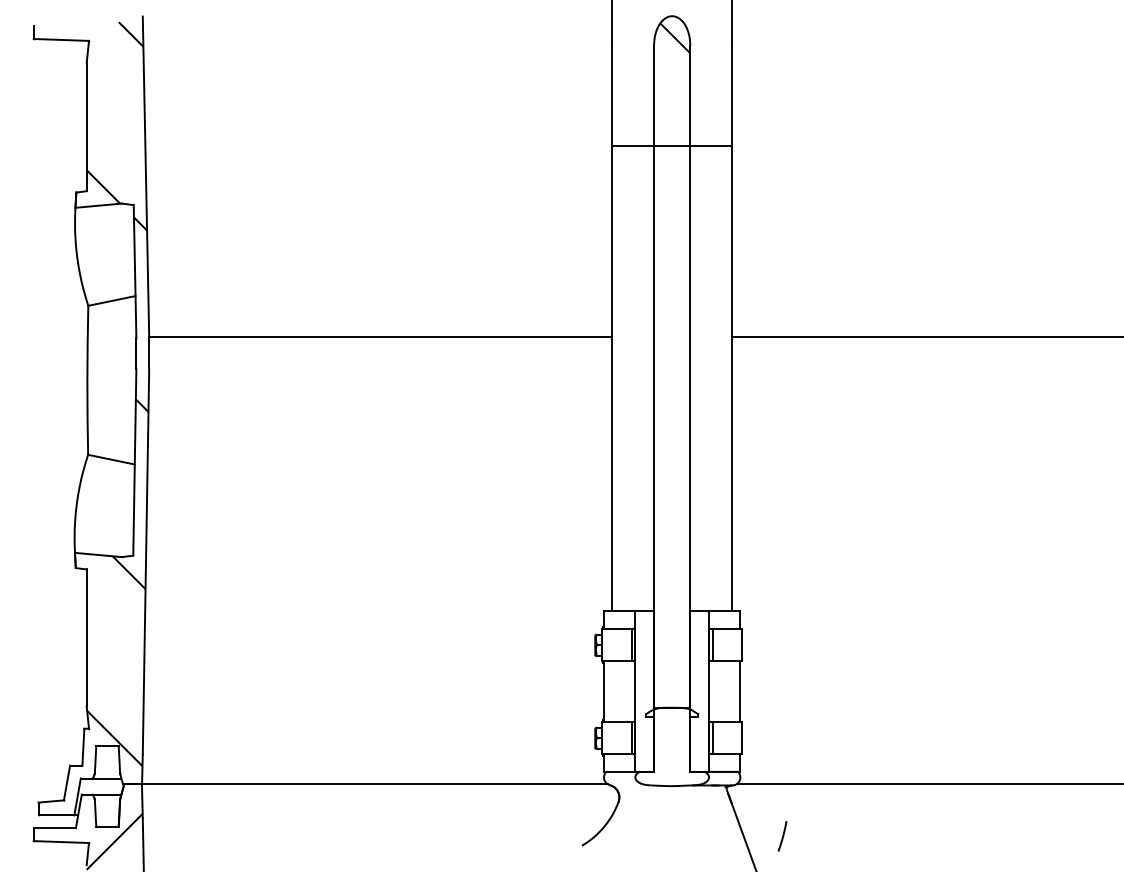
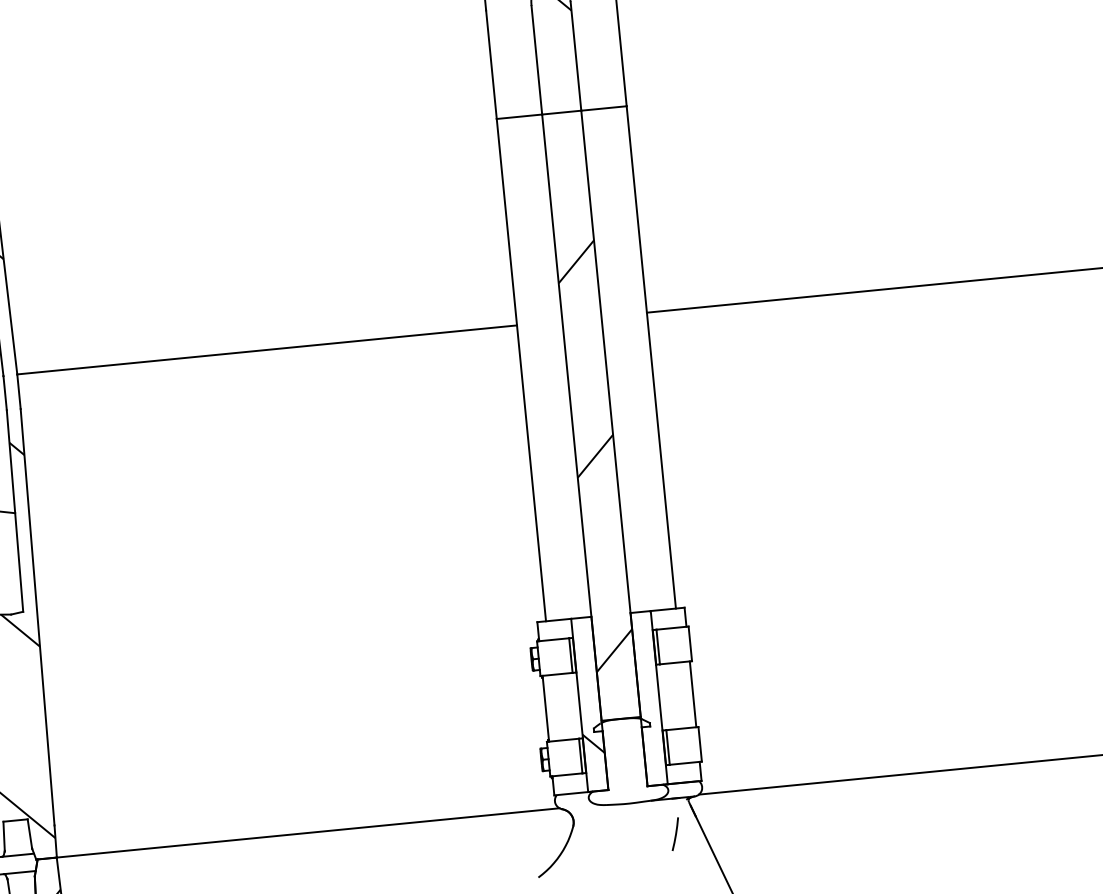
hatch: (672, 464) -> (595, 456), added
hatch: (644, 727) -> (593, 743), added
line: (782, 836) -> (675, 834), moved

